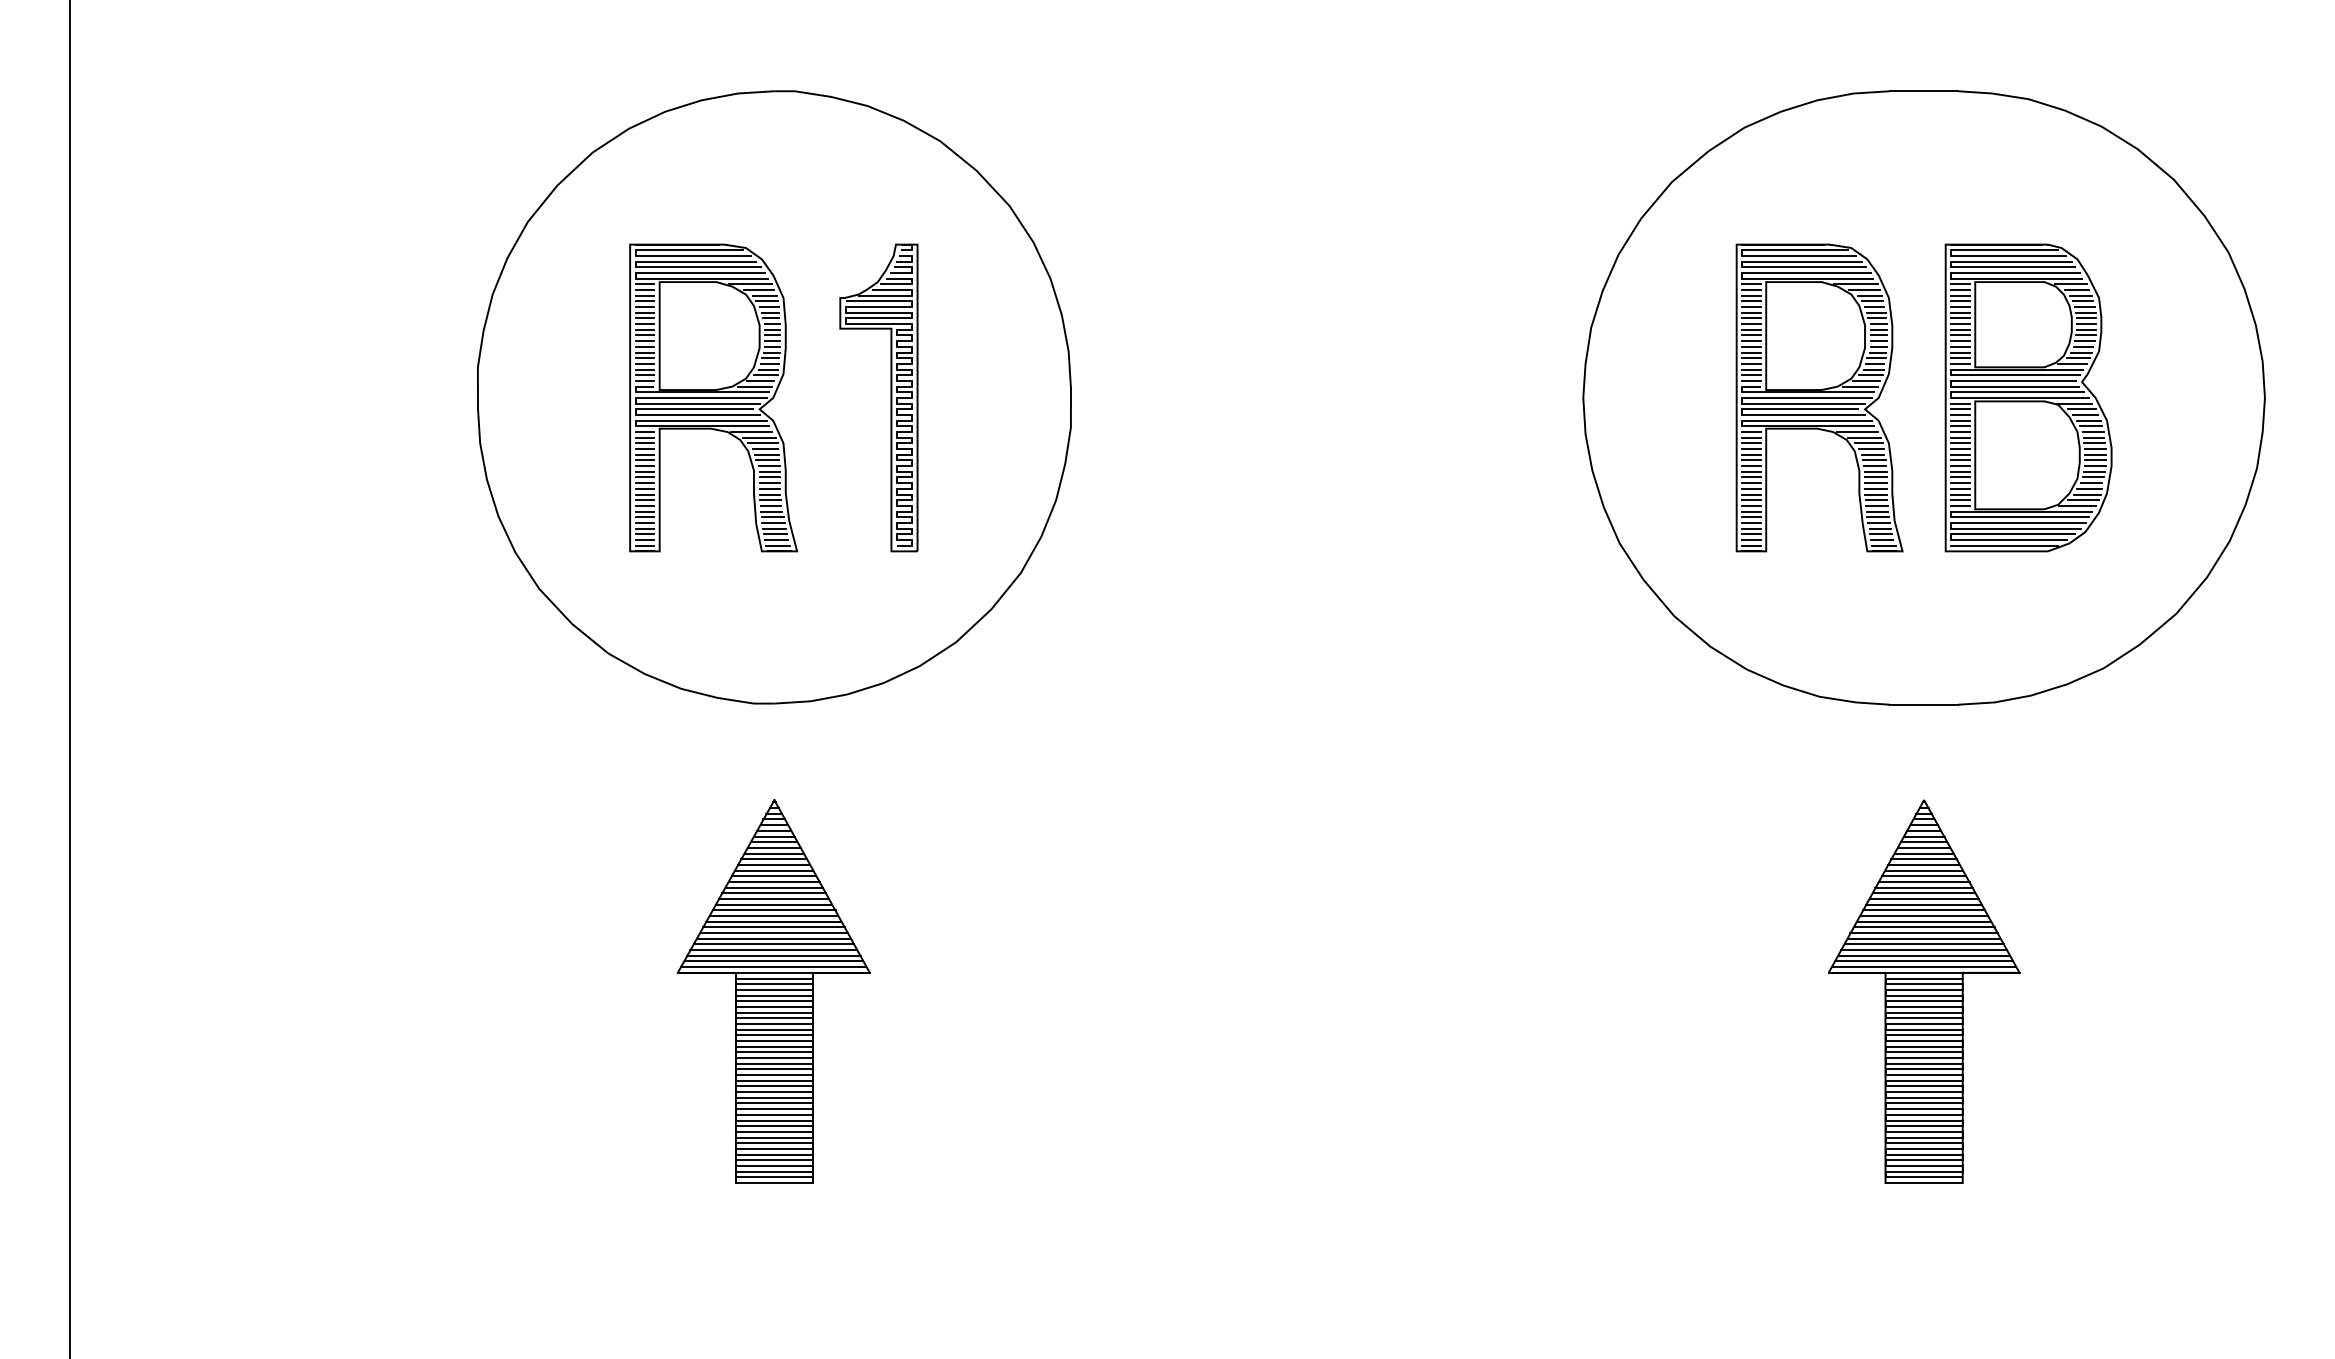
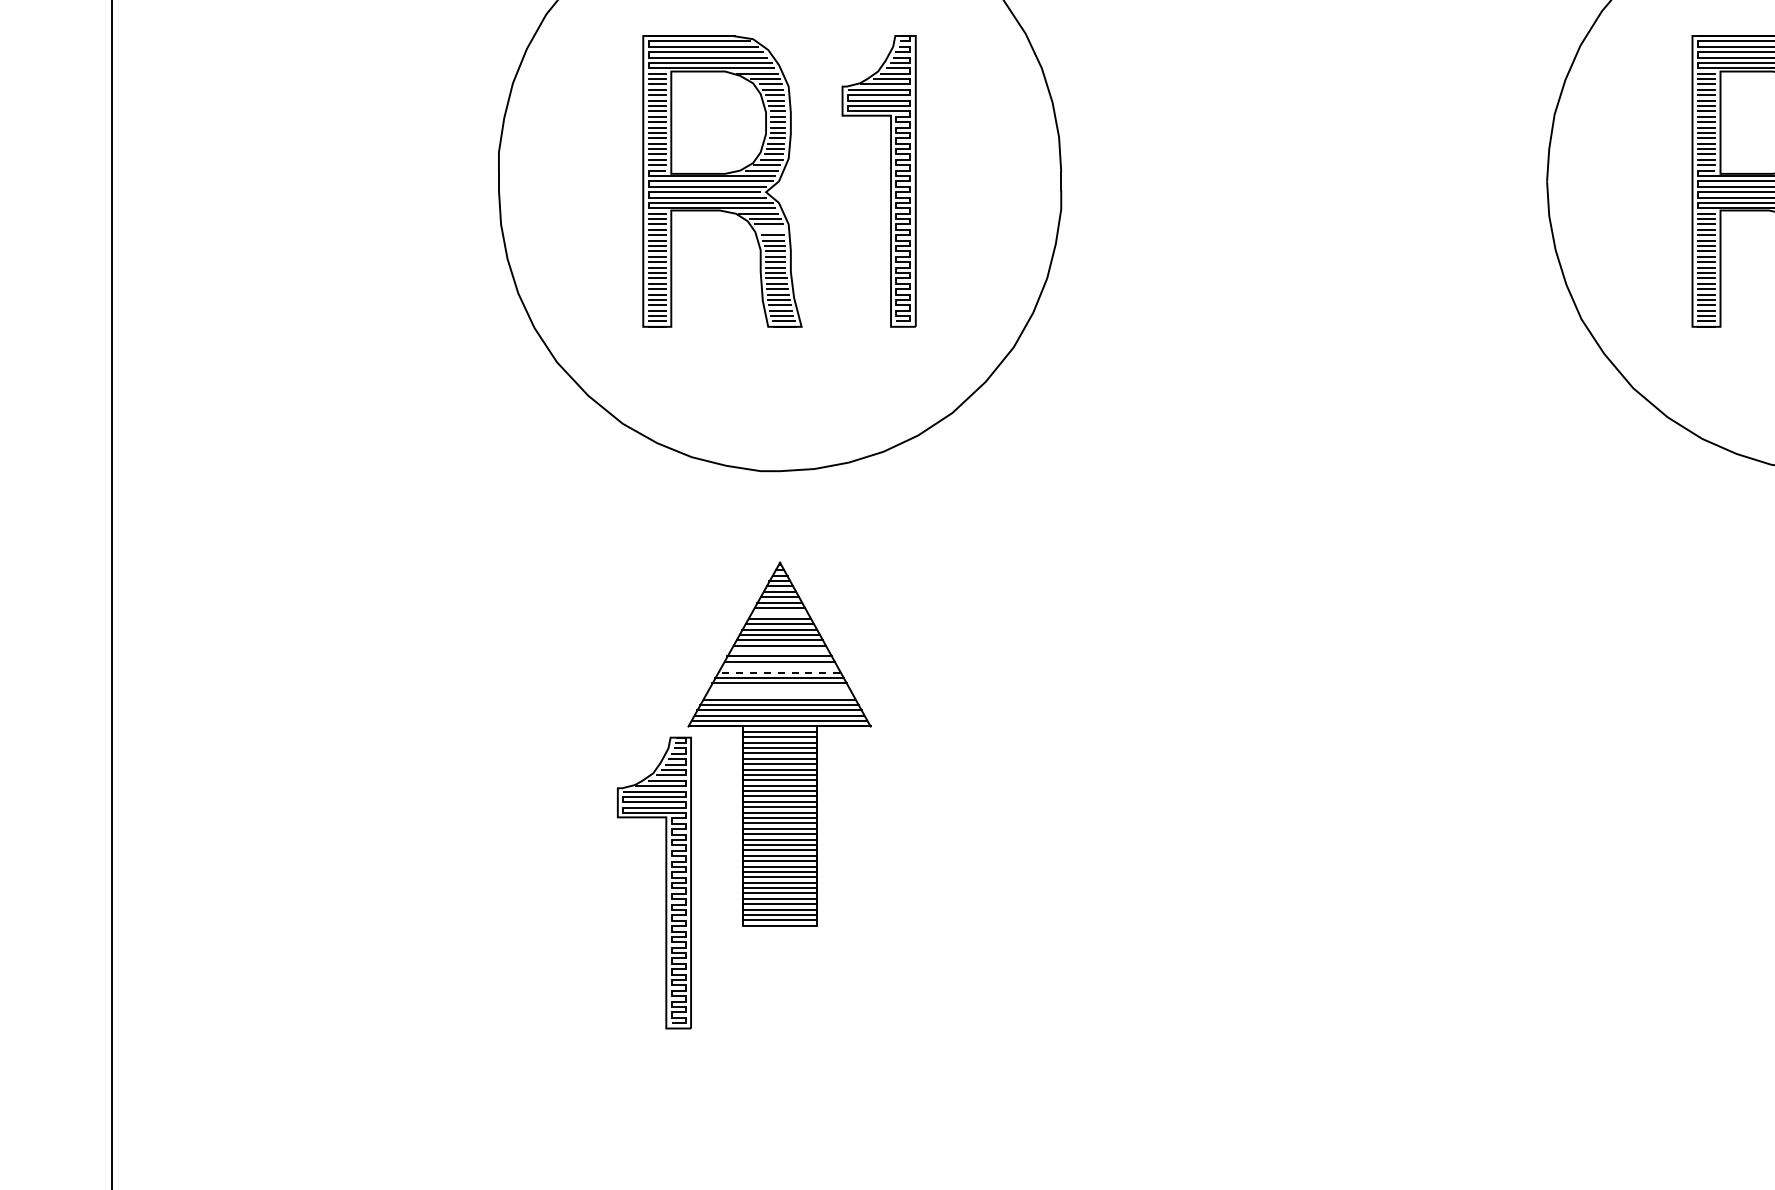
line: (764, 449) -> (770, 230), removed
line: (773, 853) -> (779, 613), removed
line: (773, 893) -> (779, 651), removed
line: (774, 910) -> (780, 667), removed
line: (773, 916) -> (779, 673), solid -> dashed
line: (774, 933) -> (780, 689), removed
line: (773, 938) -> (779, 693), removed
part: (653, 1137) -> (665, 882), added

